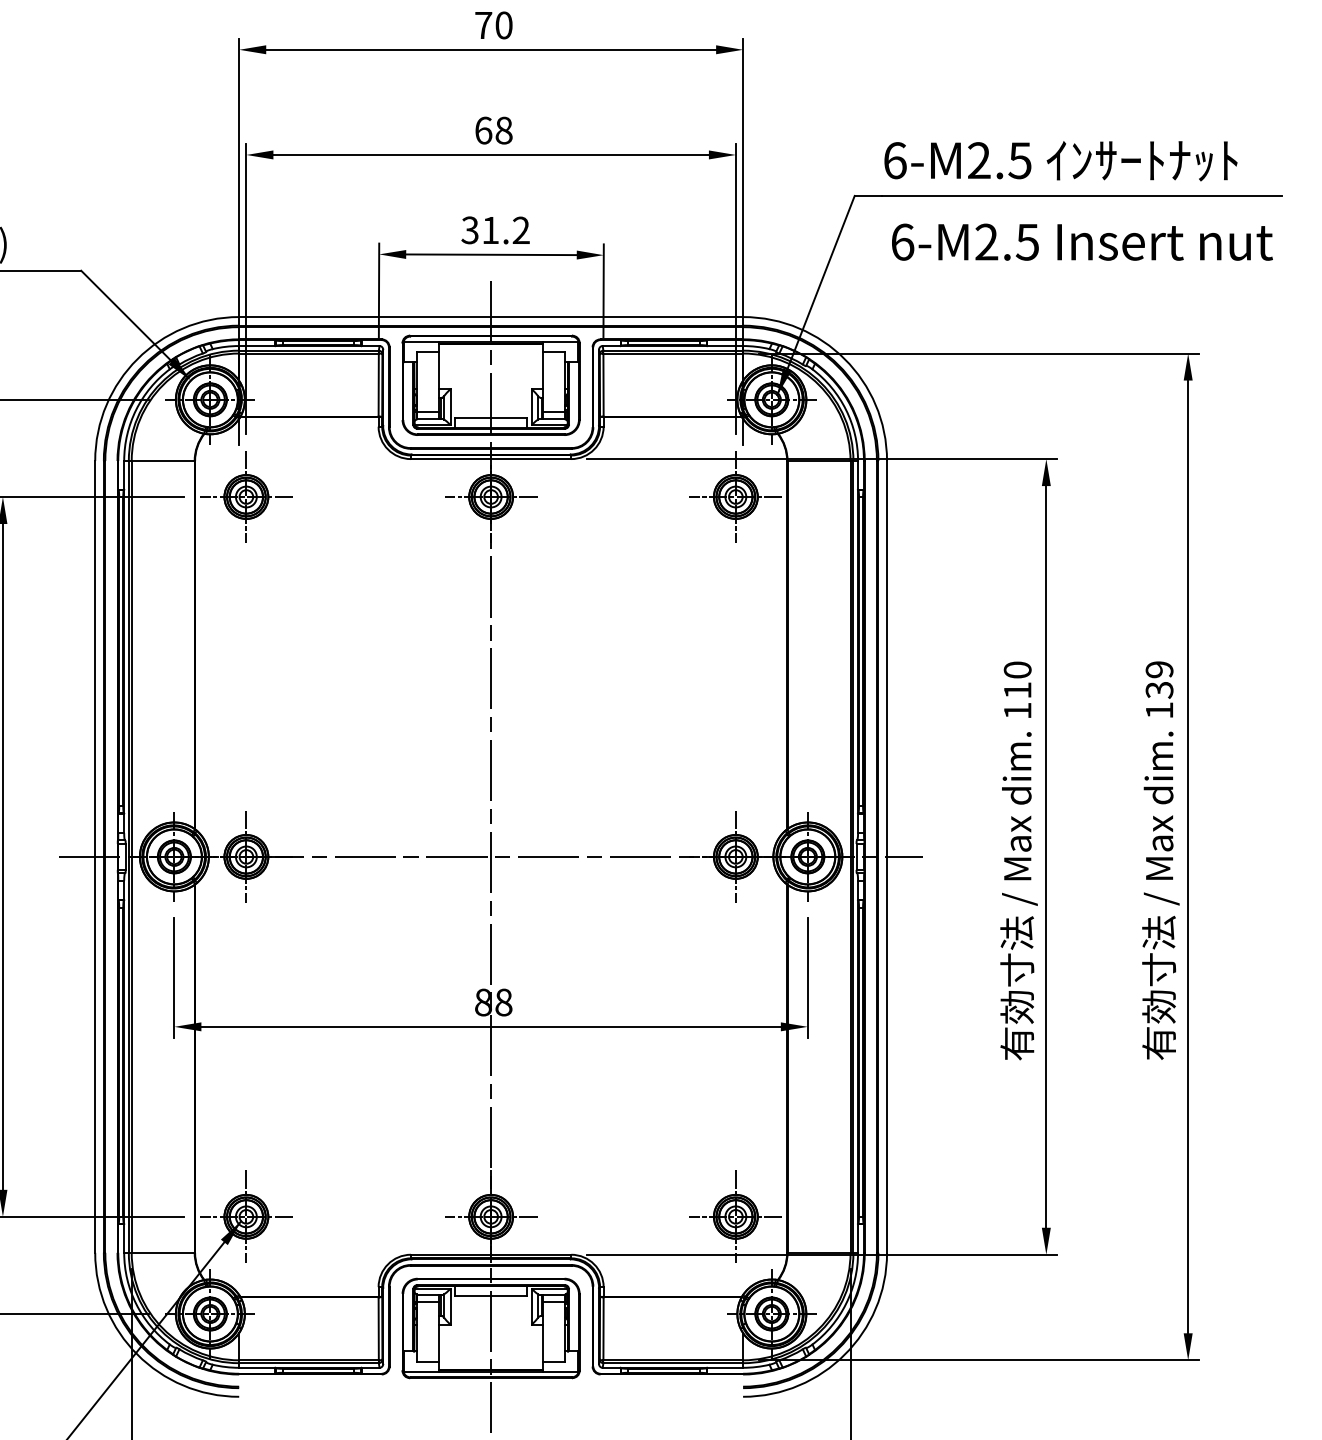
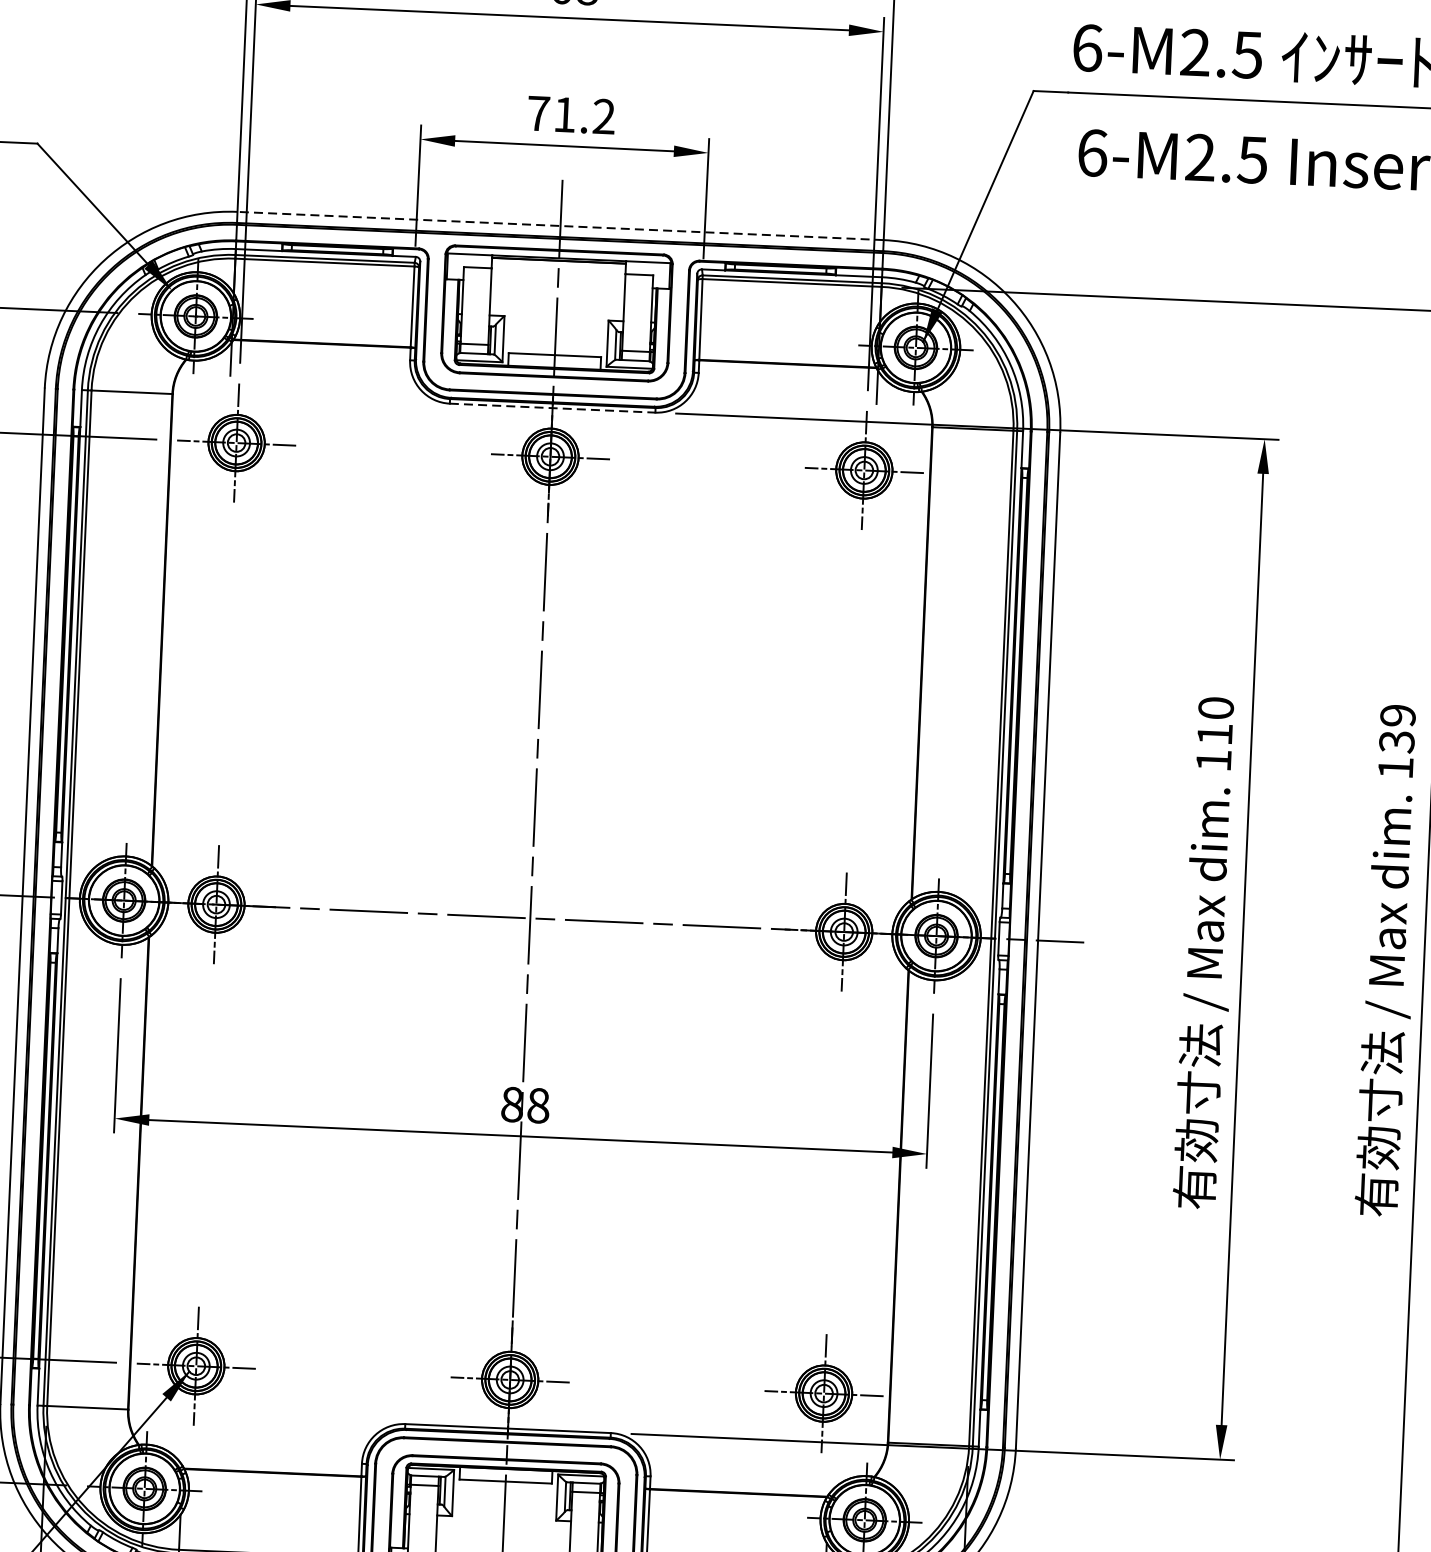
text: (469, 230) -> (537, 113), 31.2 -> 71.2
line: (491, 317) -> (561, 226), solid -> dashed
line: (491, 459) -> (553, 408), solid -> dashed

